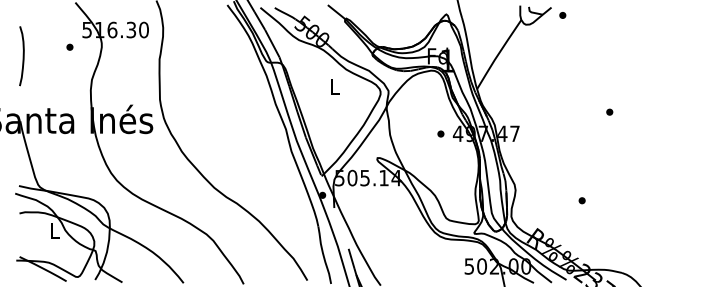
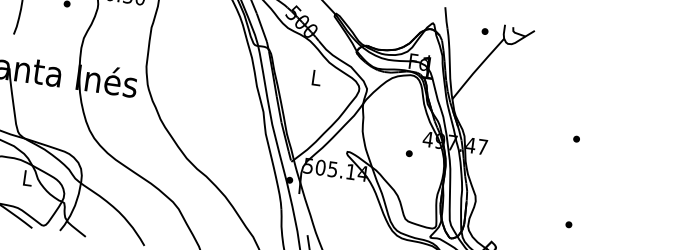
part: (562, 15) -> (484, 31), moved
part: (440, 133) -> (408, 153), moved
part: (581, 200) -> (568, 224), moved

